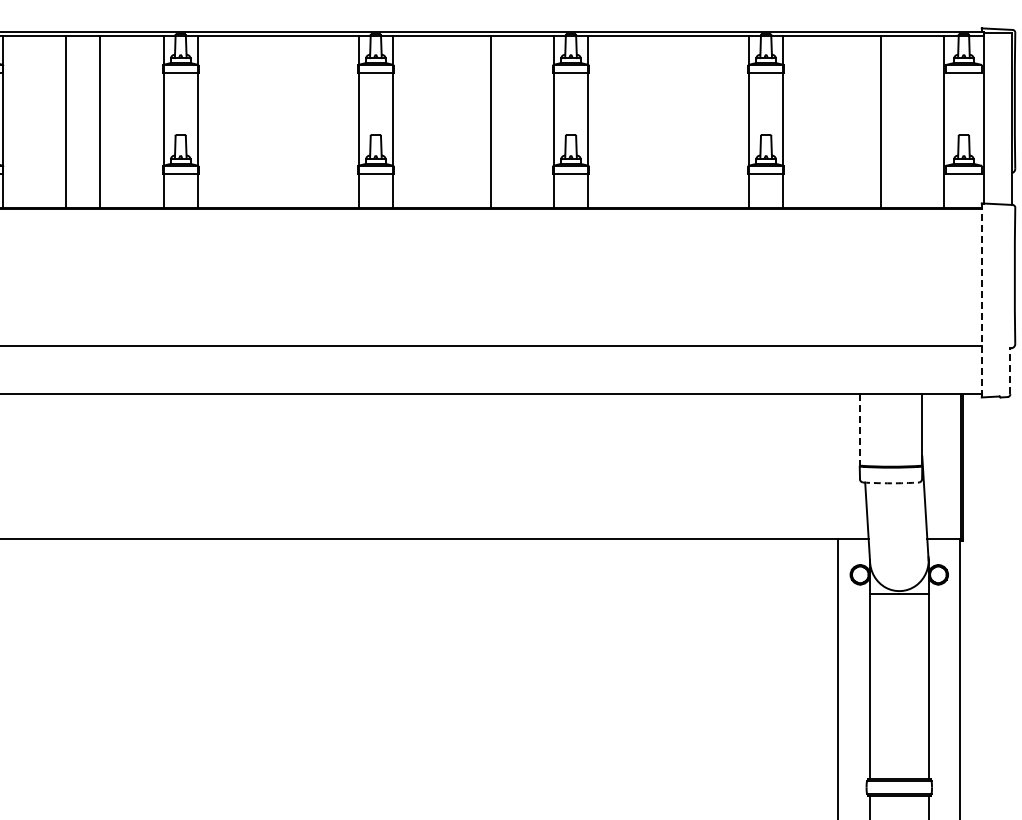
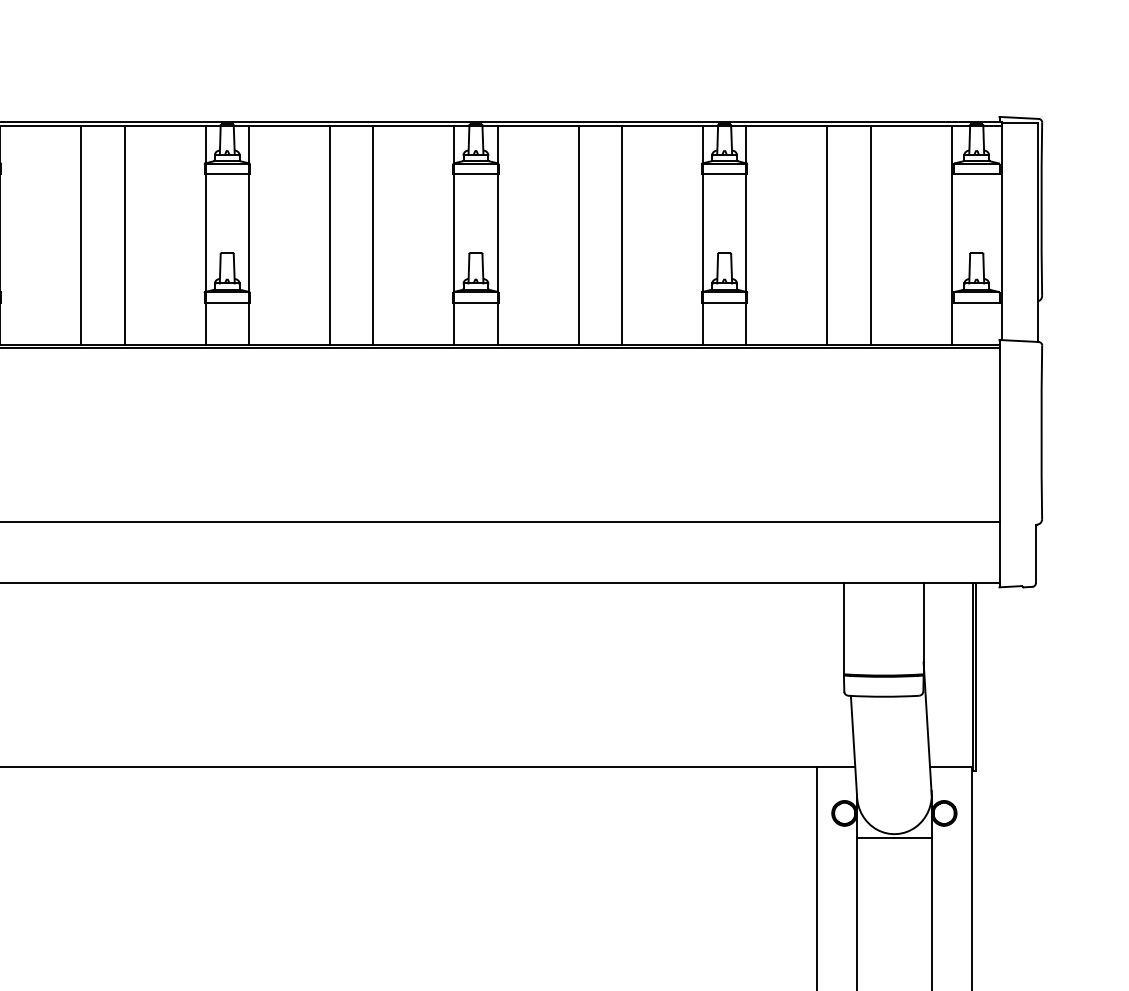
line: (261, 121) -> (81, 235), added
line: (295, 121) -> (124, 235), added
line: (456, 121) -> (330, 235), added
line: (651, 121) -> (578, 235), added
line: (685, 121) -> (621, 235), added
line: (846, 121) -> (827, 235), added
line: (981, 300) -> (999, 463), dashed -> solid
line: (1010, 371) -> (1036, 554), dashed -> solid
line: (859, 430) -> (843, 629), dashed -> solid
arc: (891, 483) -> (884, 696), dashed -> solid

